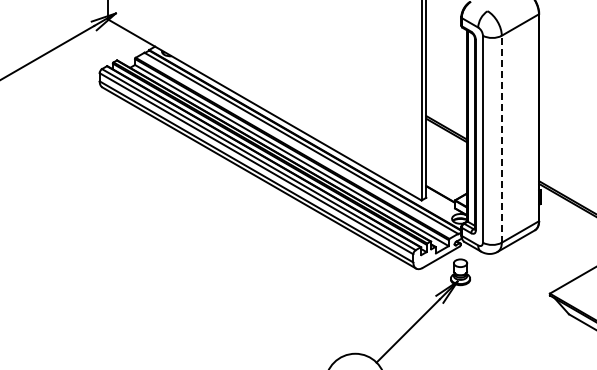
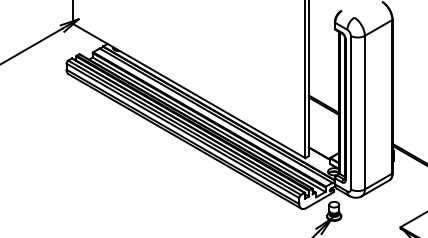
line: (501, 138) -> (364, 112), dashed -> solid

